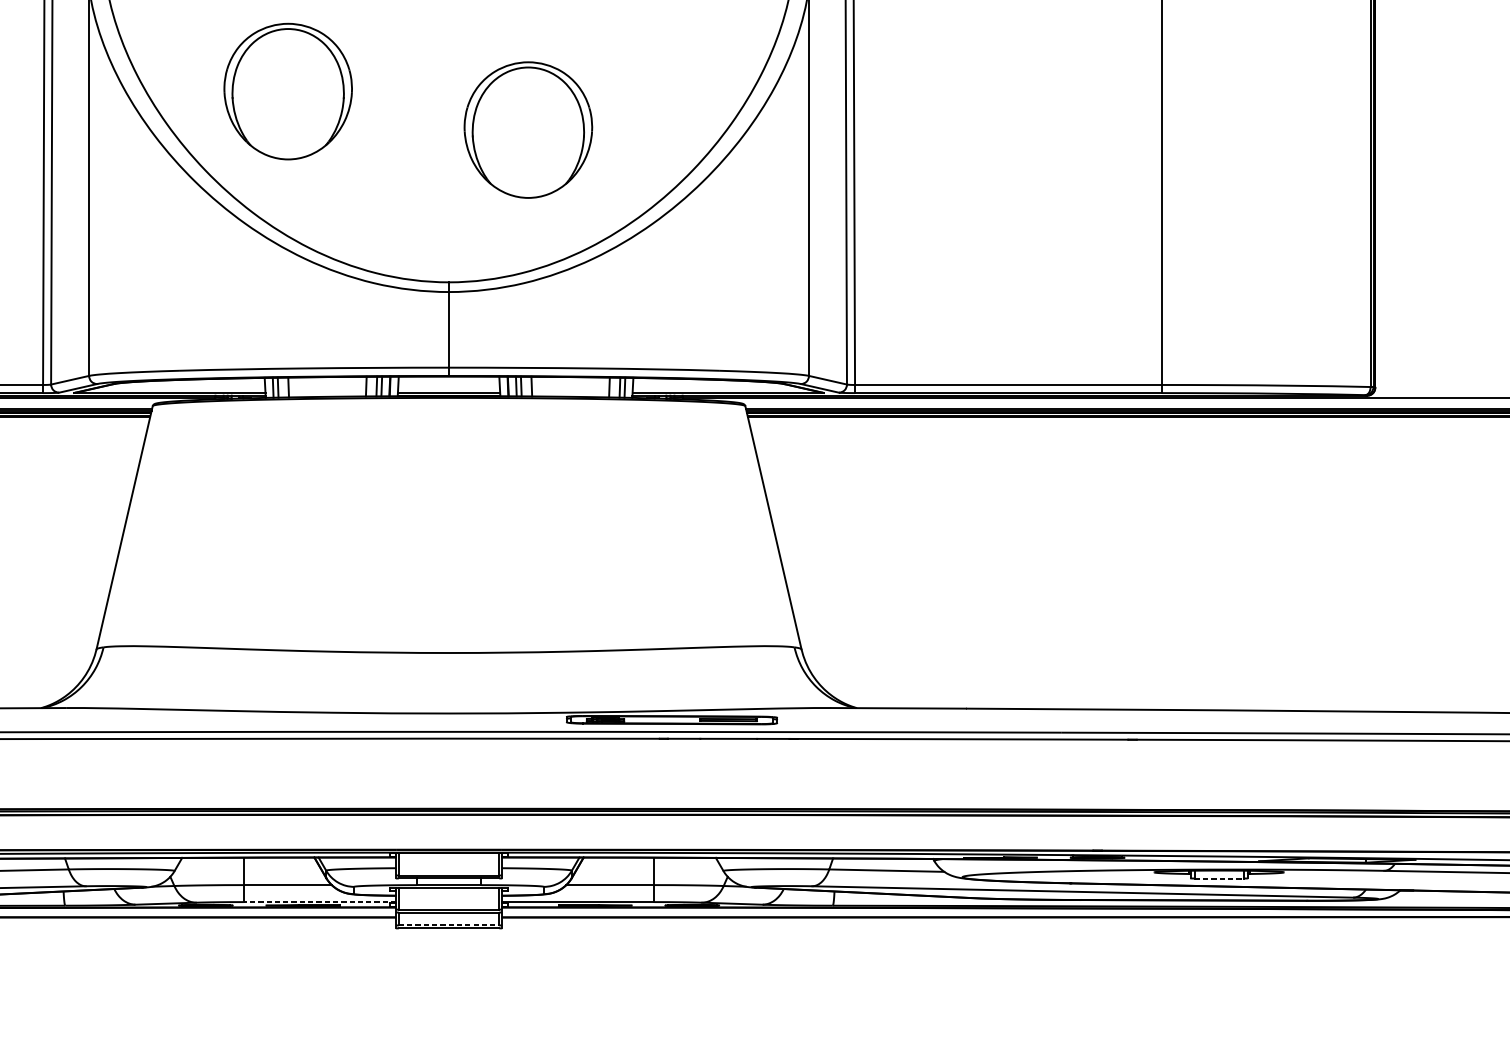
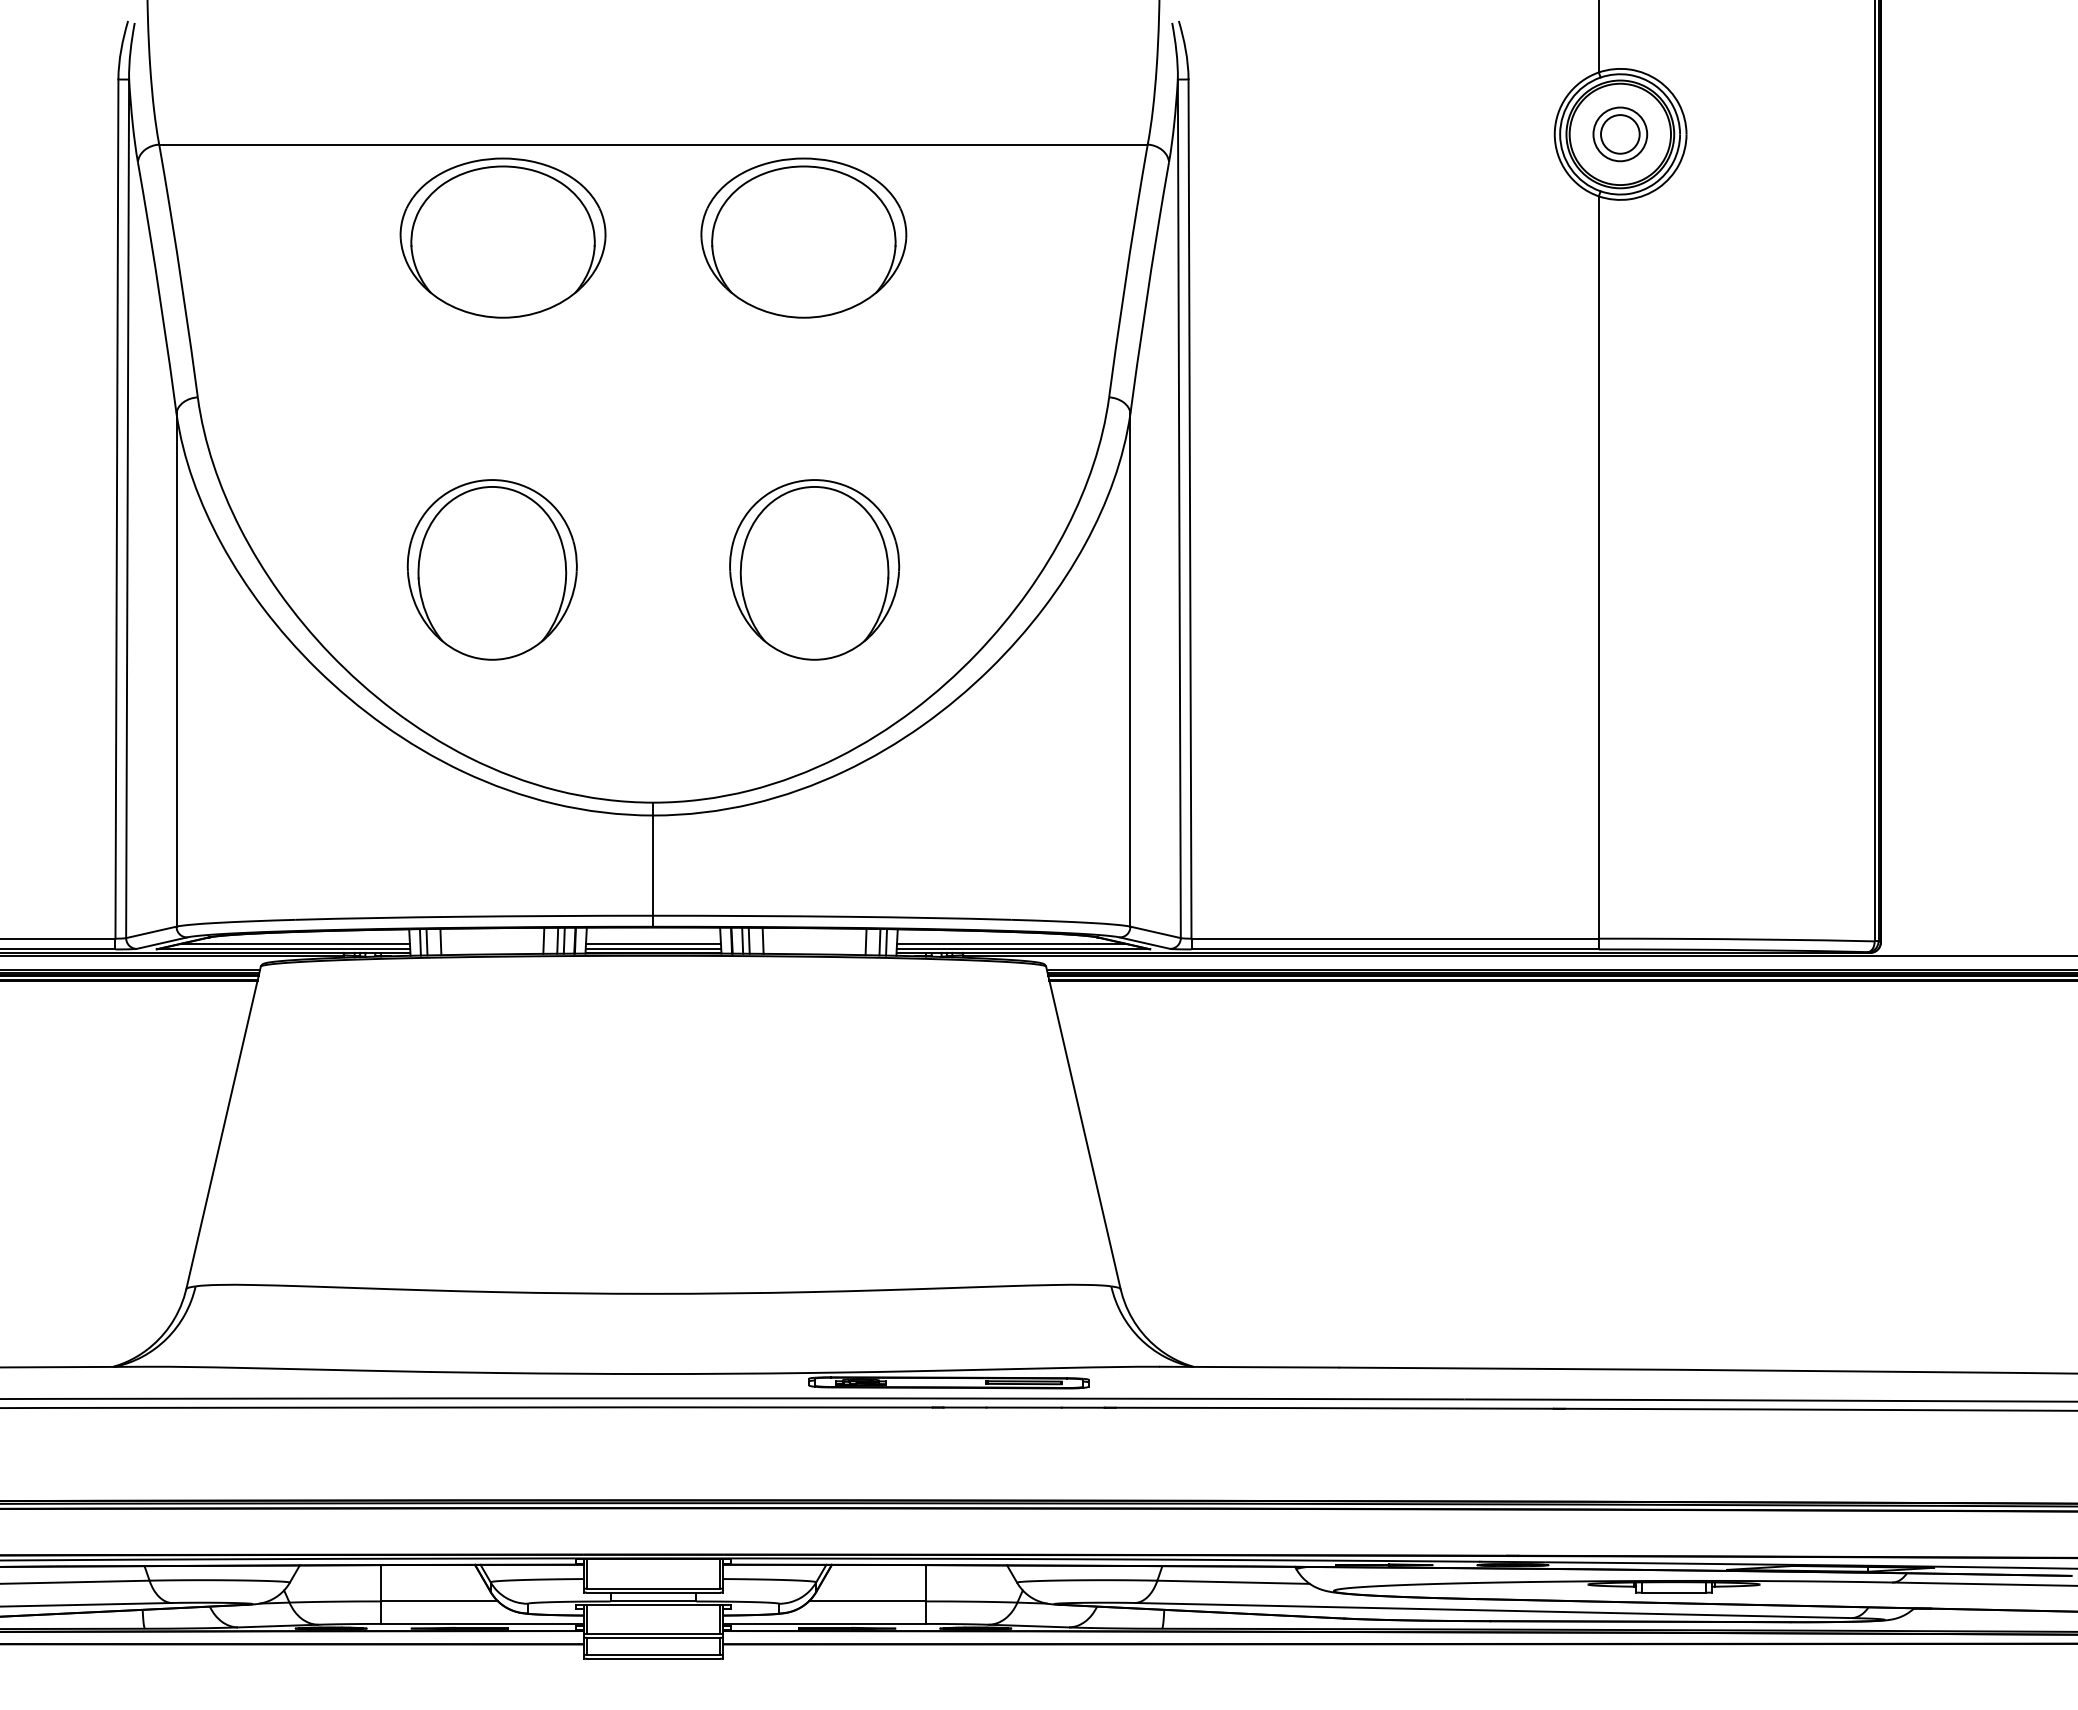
part: (287, 91) -> (491, 569), moved
part: (528, 129) -> (814, 569), moved
line: (178, 388) -> (294, 943), added
line: (449, 388) -> (653, 943), added
line: (719, 388) -> (1011, 943), added
line: (1219, 878) -> (1674, 1592), dashed -> solid
line: (319, 901) -> (481, 1623), dashed -> solid
line: (449, 925) -> (653, 1654), dashed -> solid

